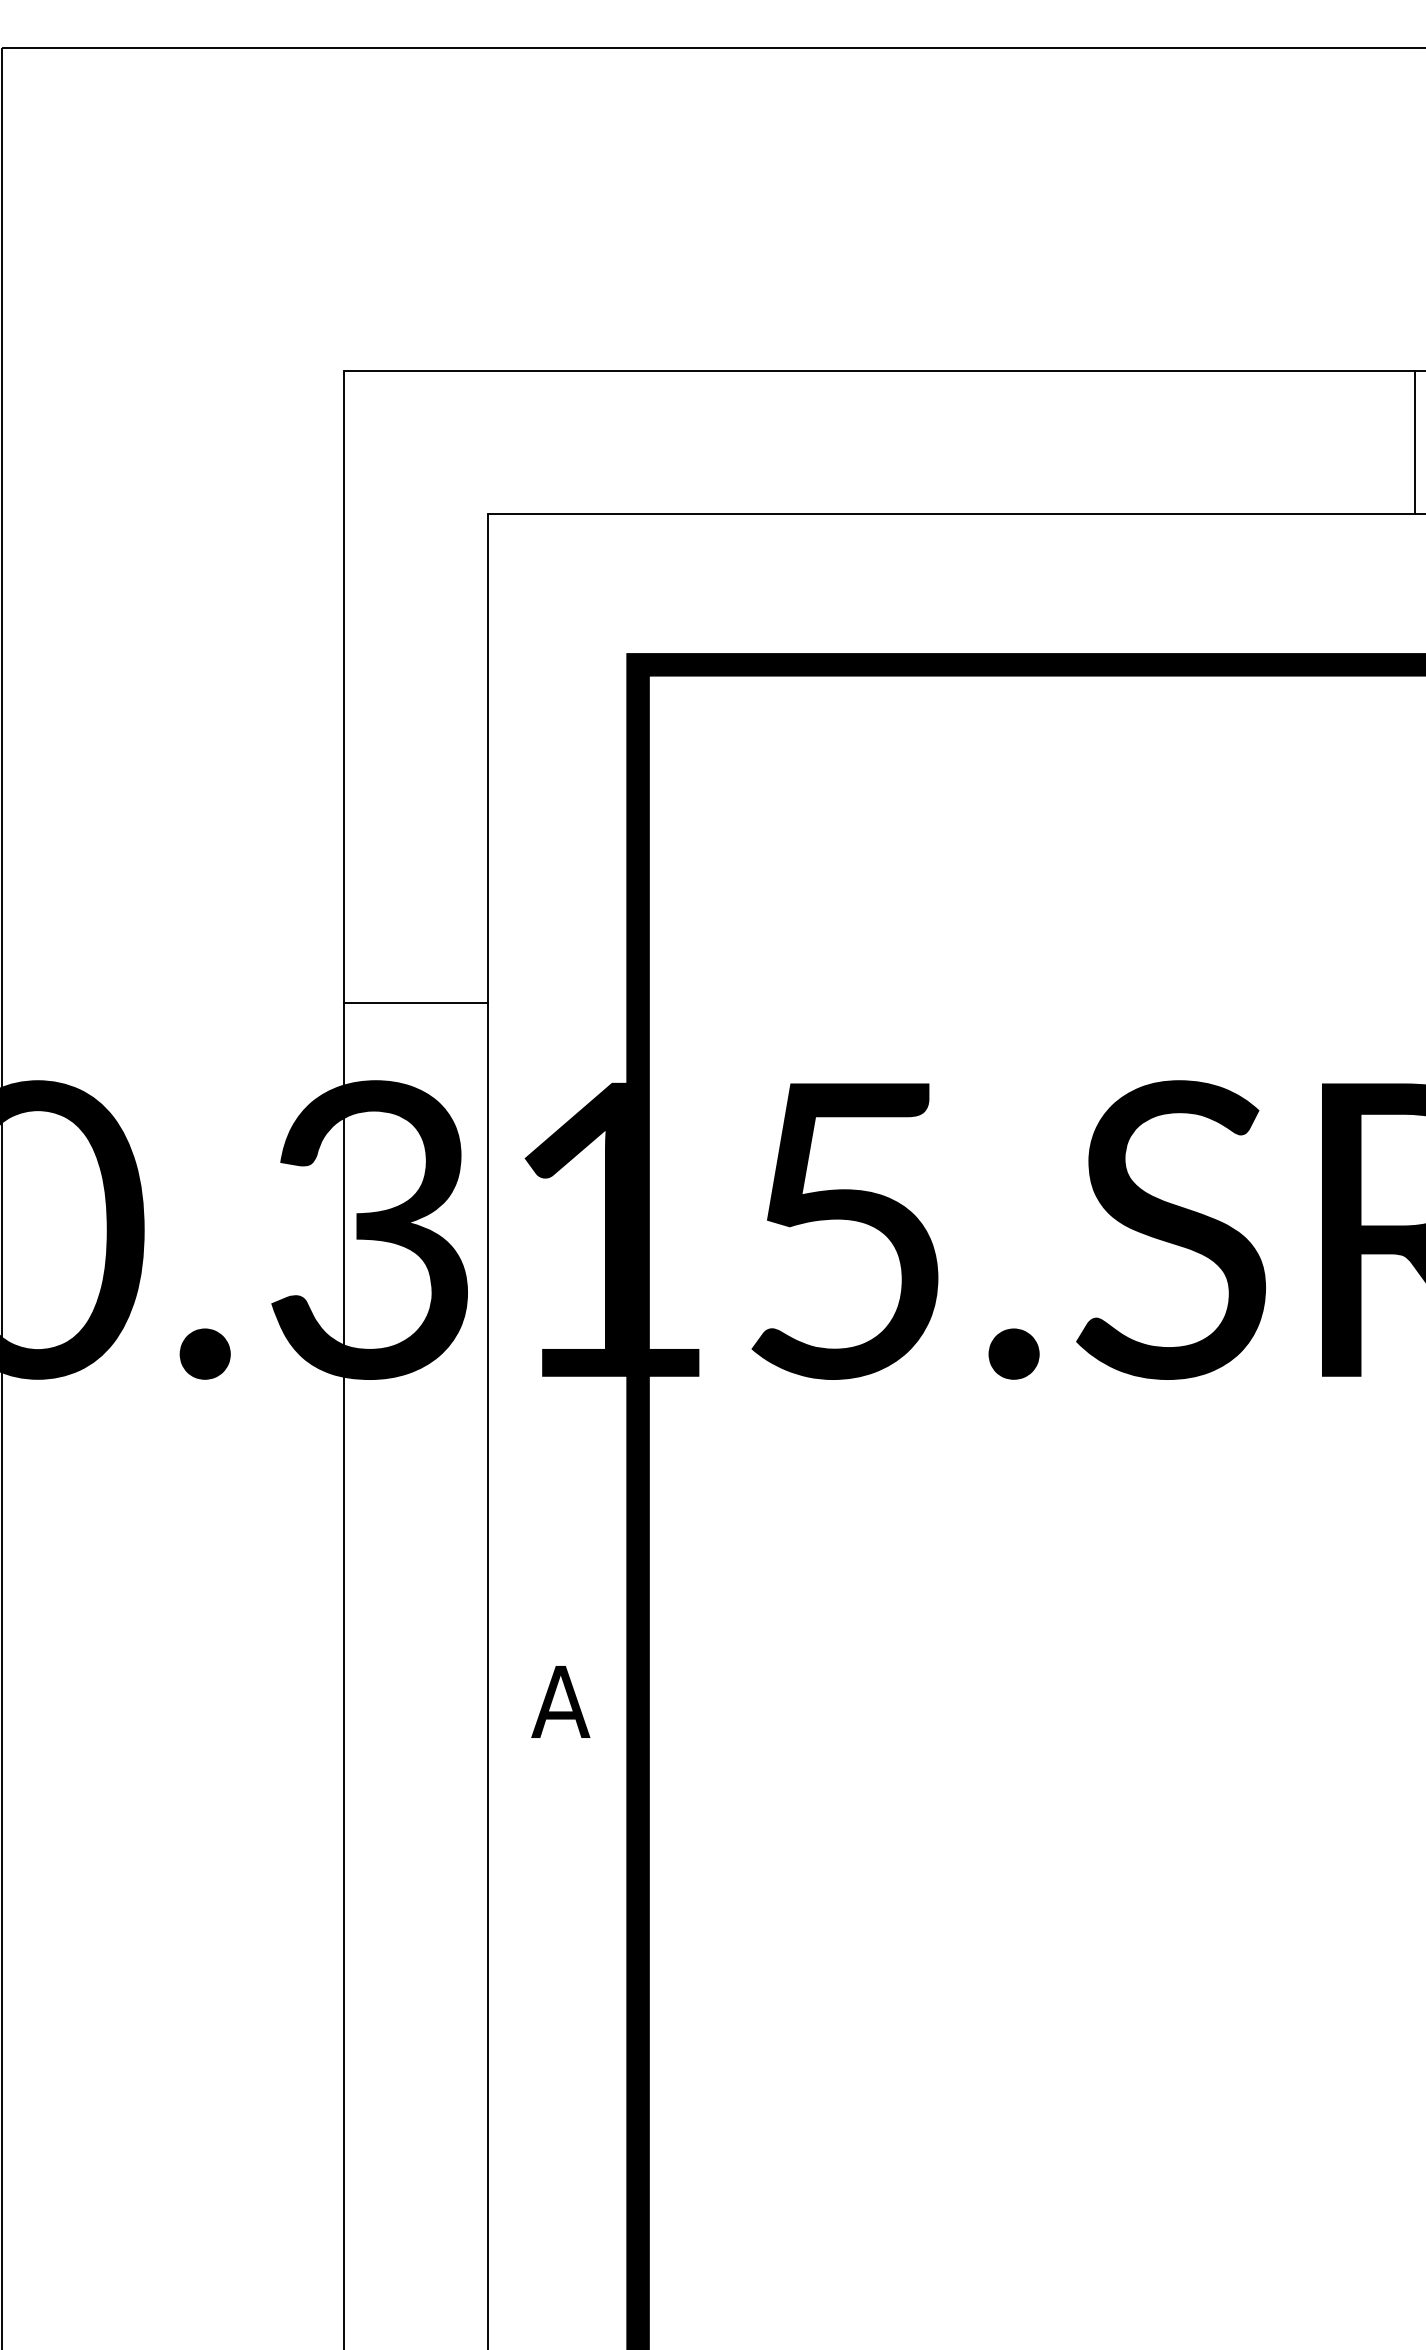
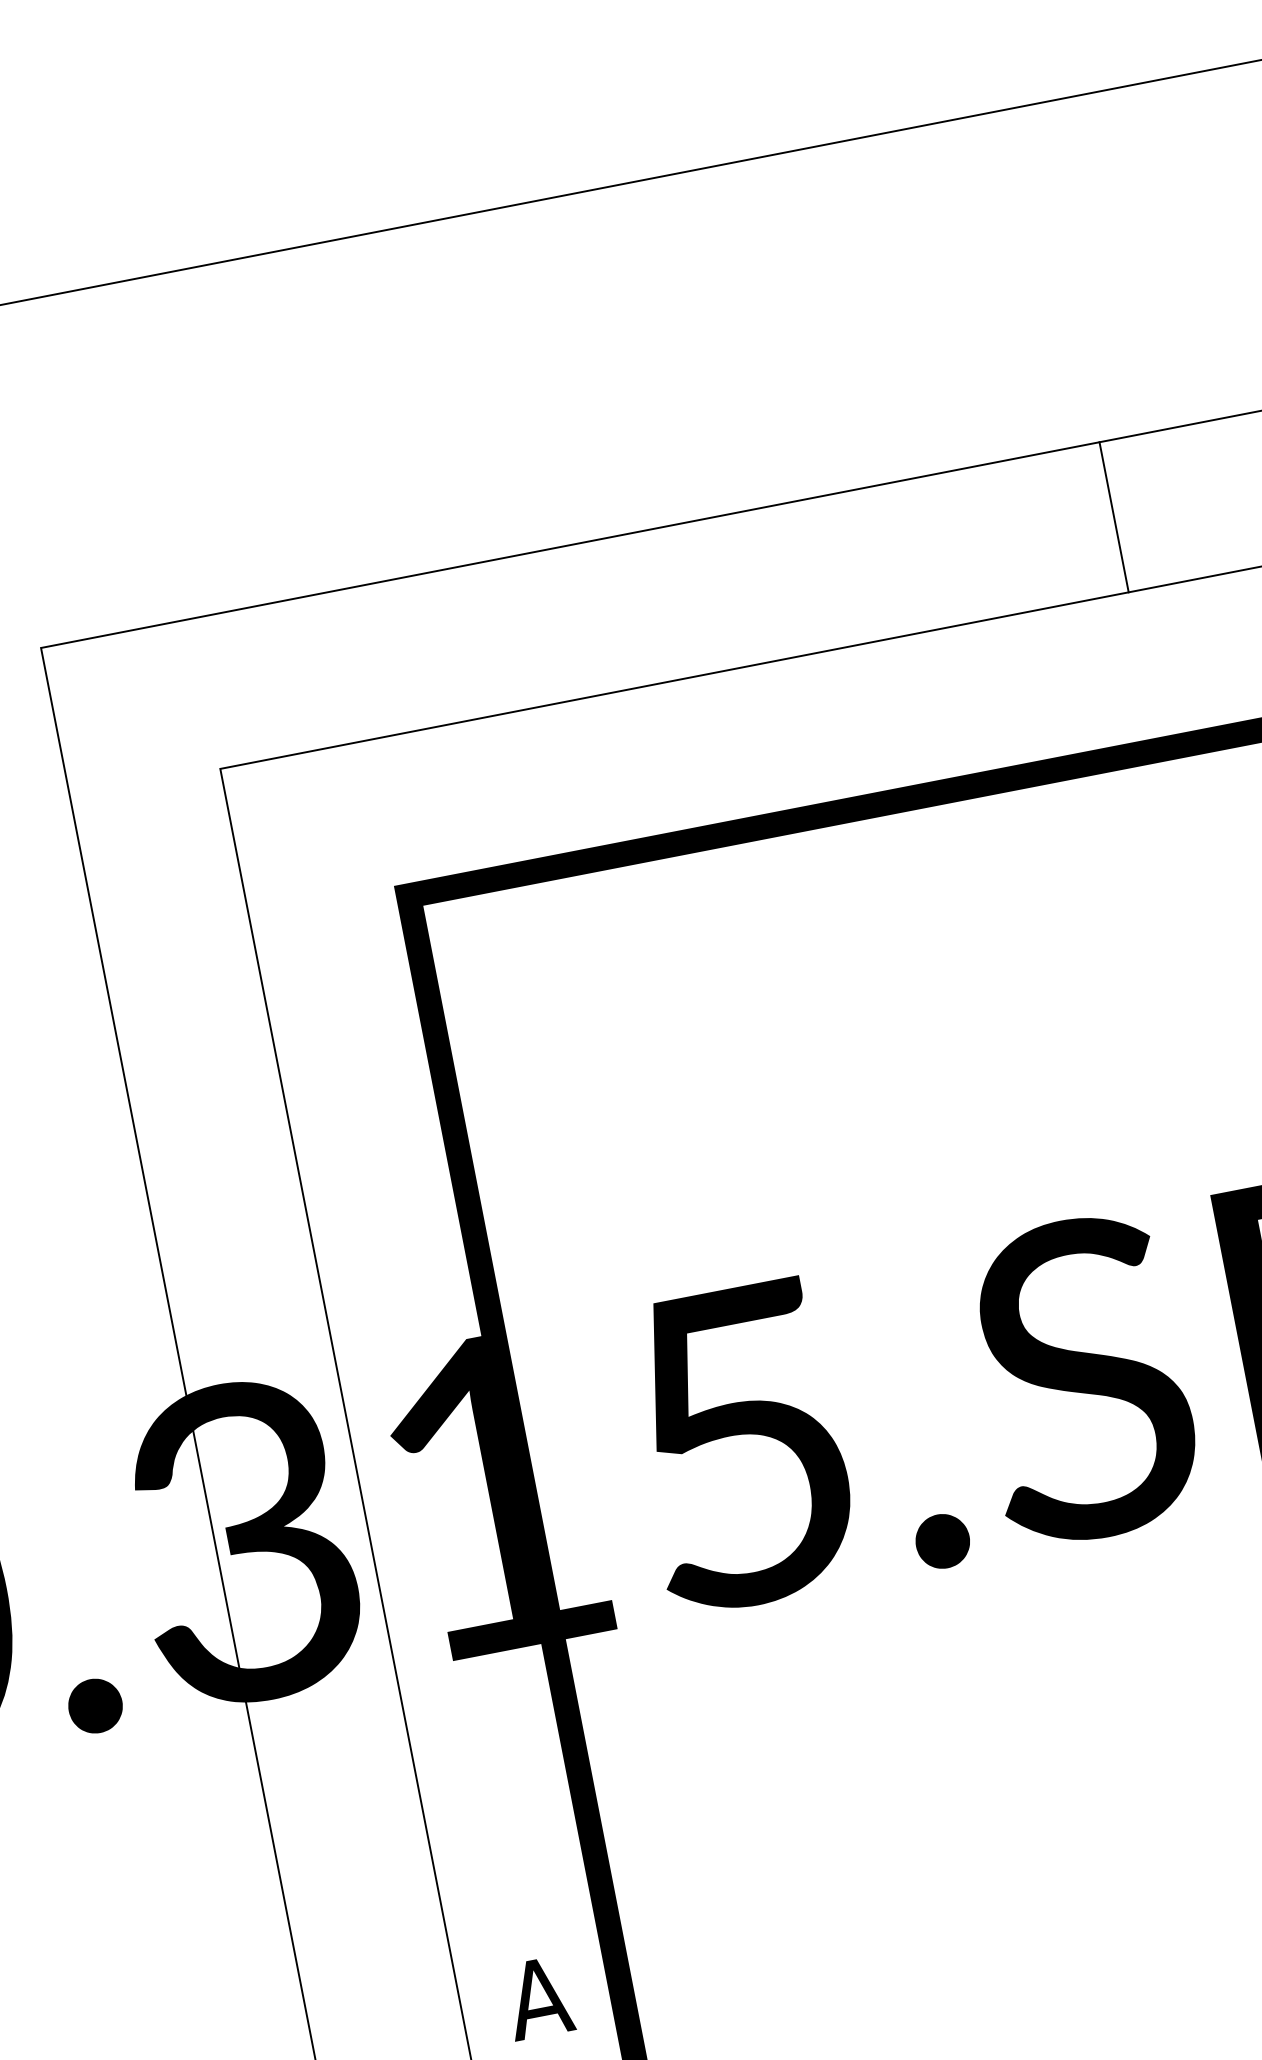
line: (1414, 442) -> (1113, 517), moved
line: (415, 1003) -> (244, 1295), removed

